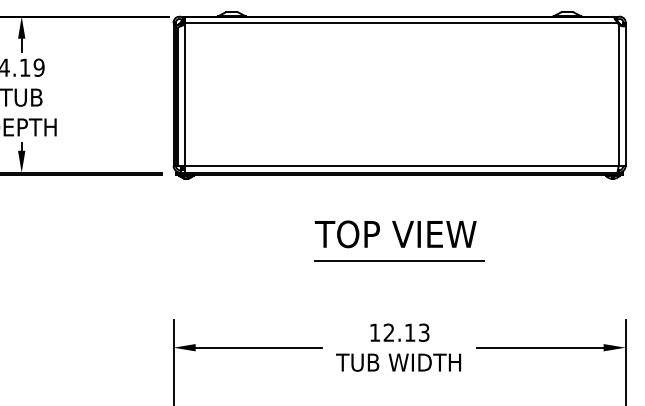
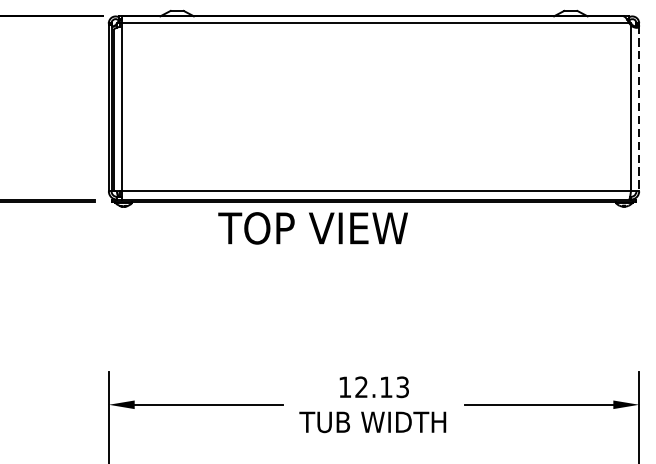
line: (625, 95) -> (639, 108), solid -> dashed
text: (395, 234) -> (312, 228), moved
line: (399, 260) -> (373, 302), removed

